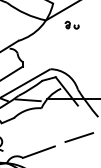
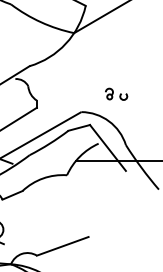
part: (71, 24) -> (115, 93), moved
line: (27, 100) -> (44, 162), removed
line: (79, 137) -> (128, 222), removed

